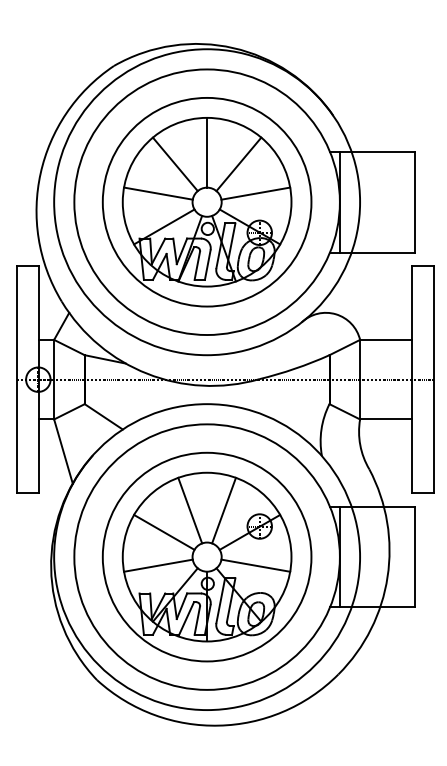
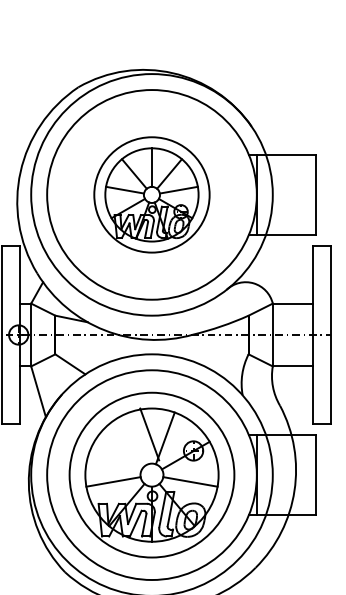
part: (206, 202) -> (151, 195), size x0.7
line: (190, 510) -> (149, 434), moved
line: (164, 531) -> (118, 454), removed

